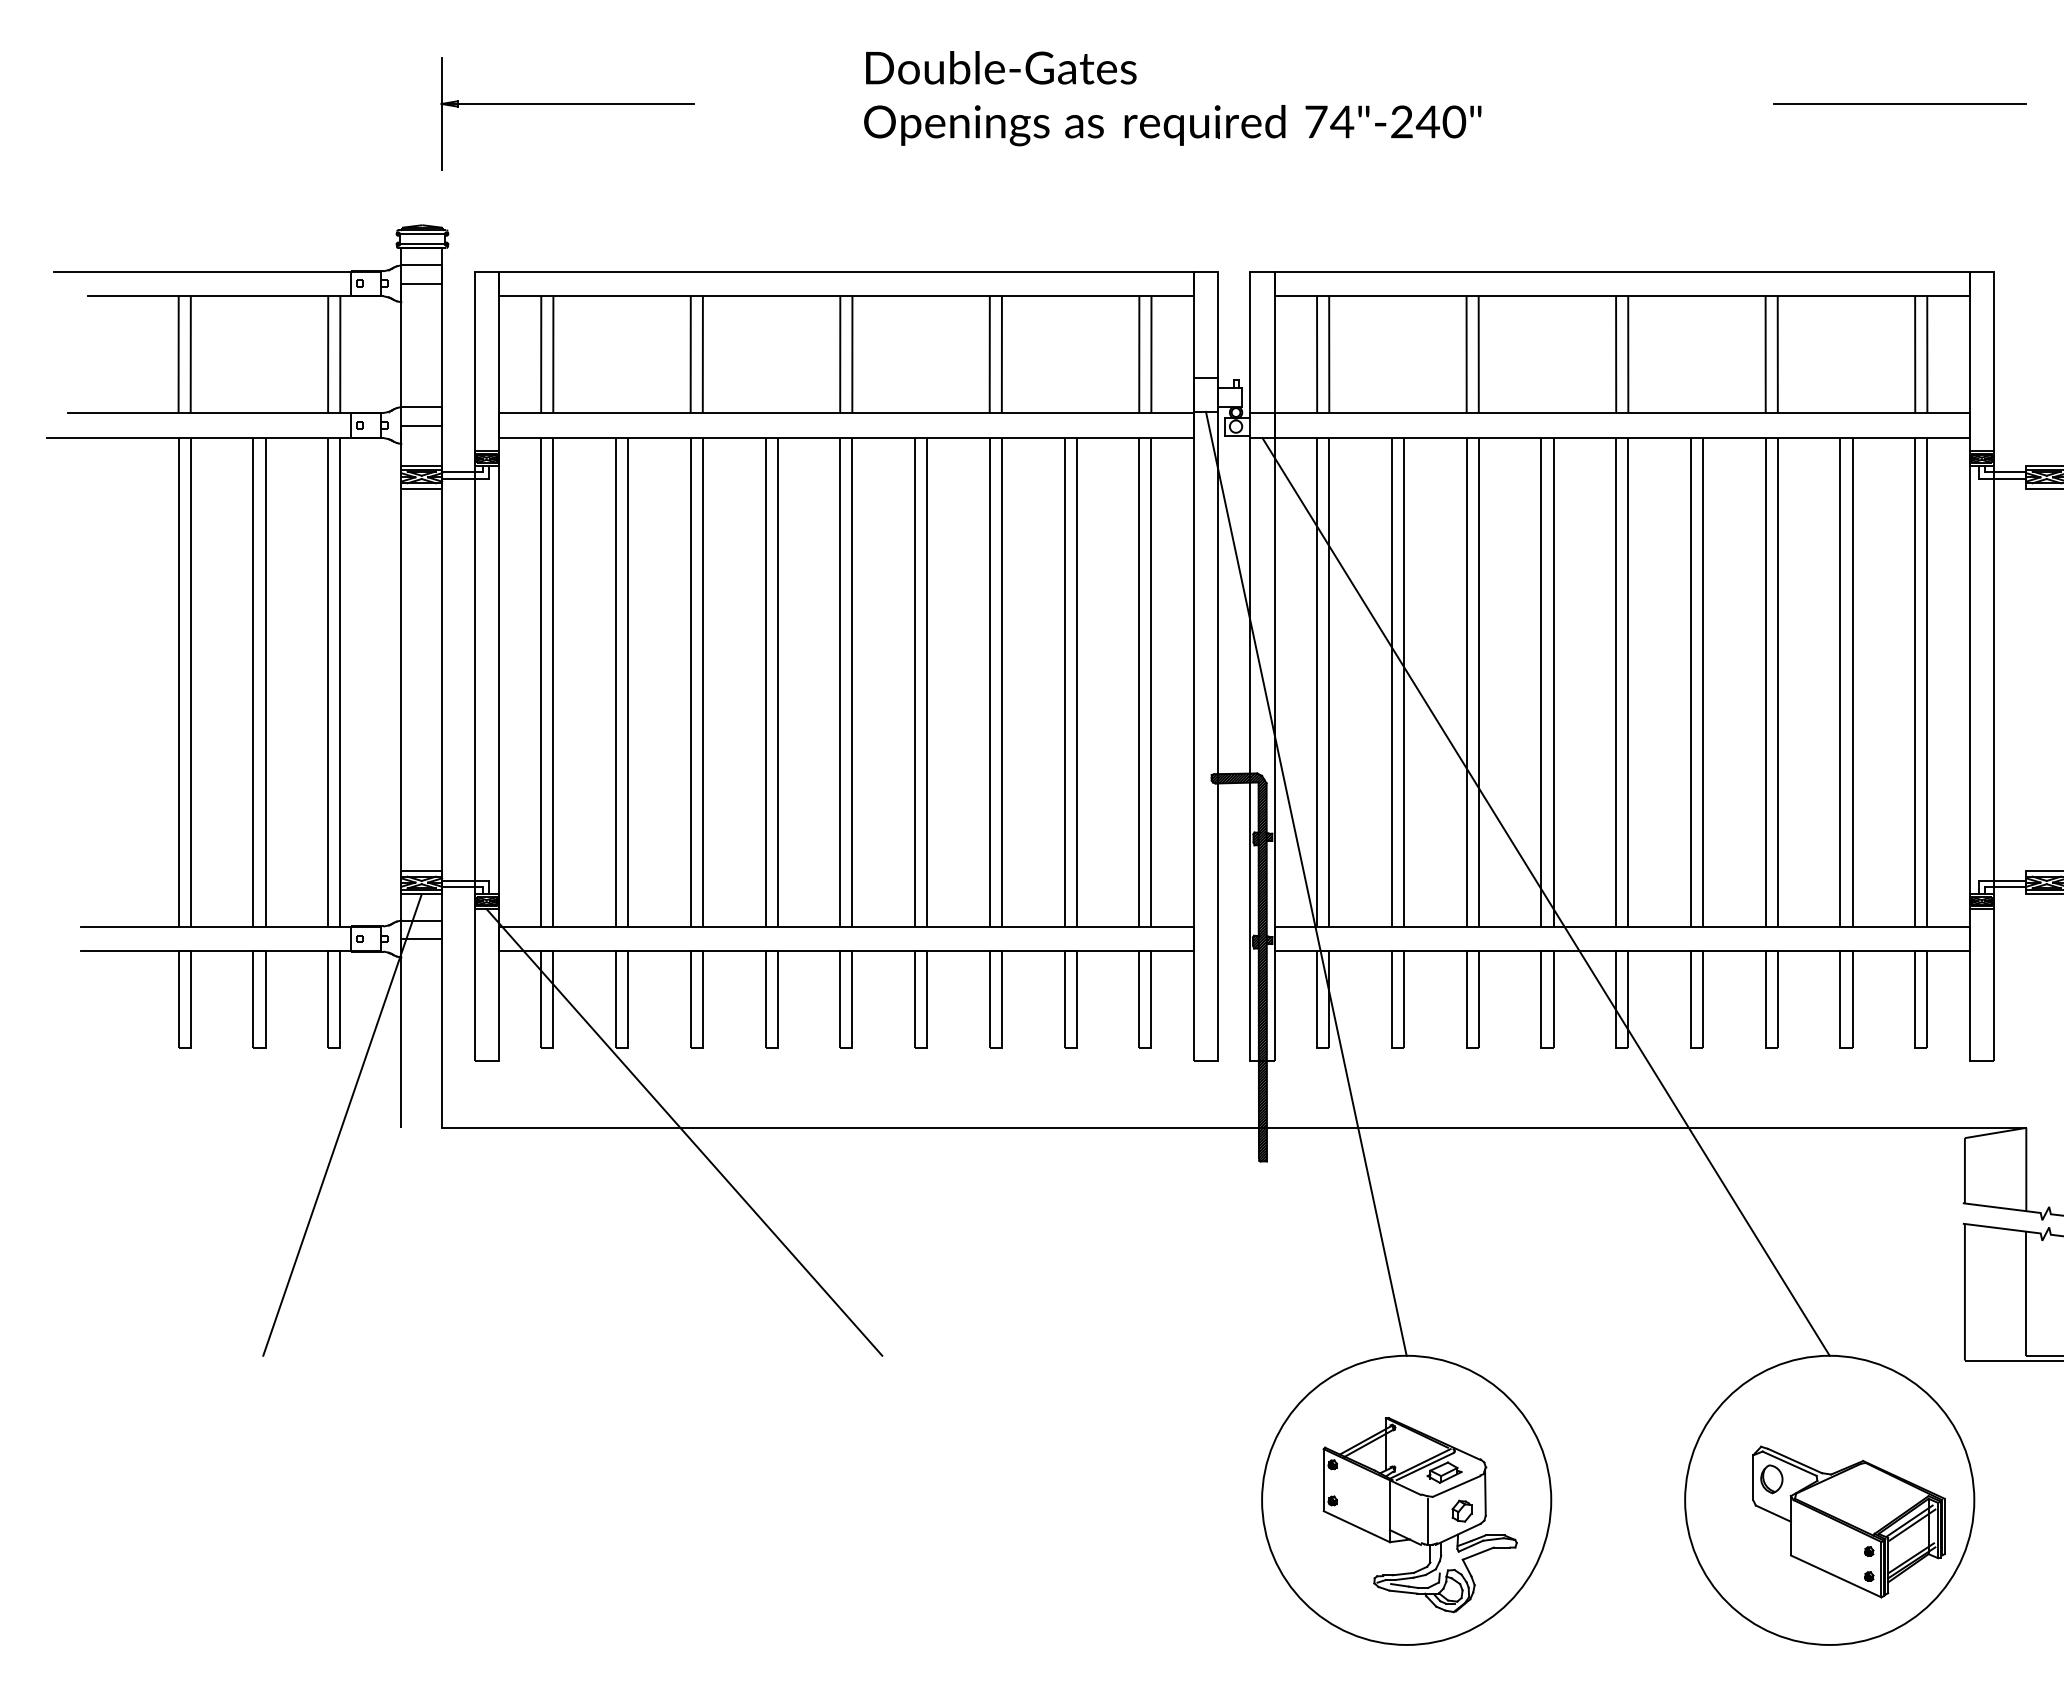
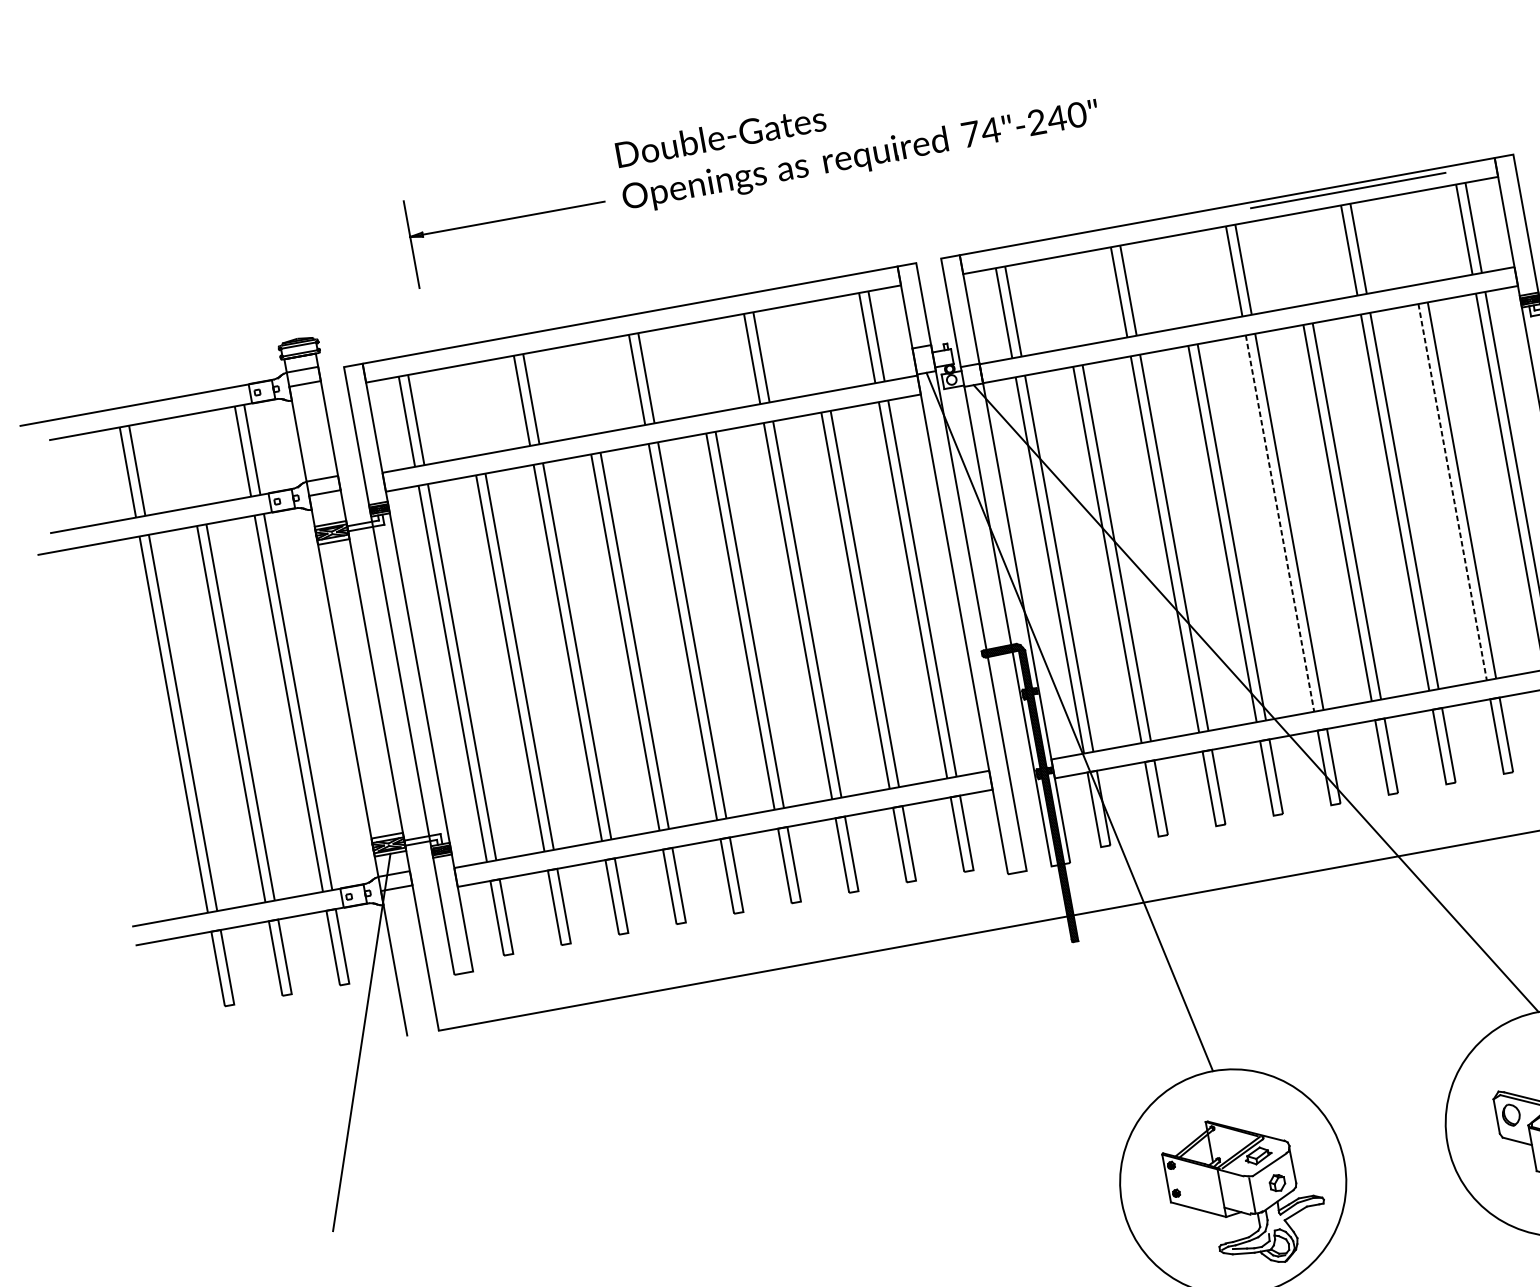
line: (1899, 103) -> (1347, 190), moved
part: (567, 104) -> (507, 219), moved
line: (1616, 682) -> (1280, 523), solid -> dashed
line: (1840, 682) -> (1452, 492), solid -> dashed
line: (684, 1132) -> (626, 1000), removed

